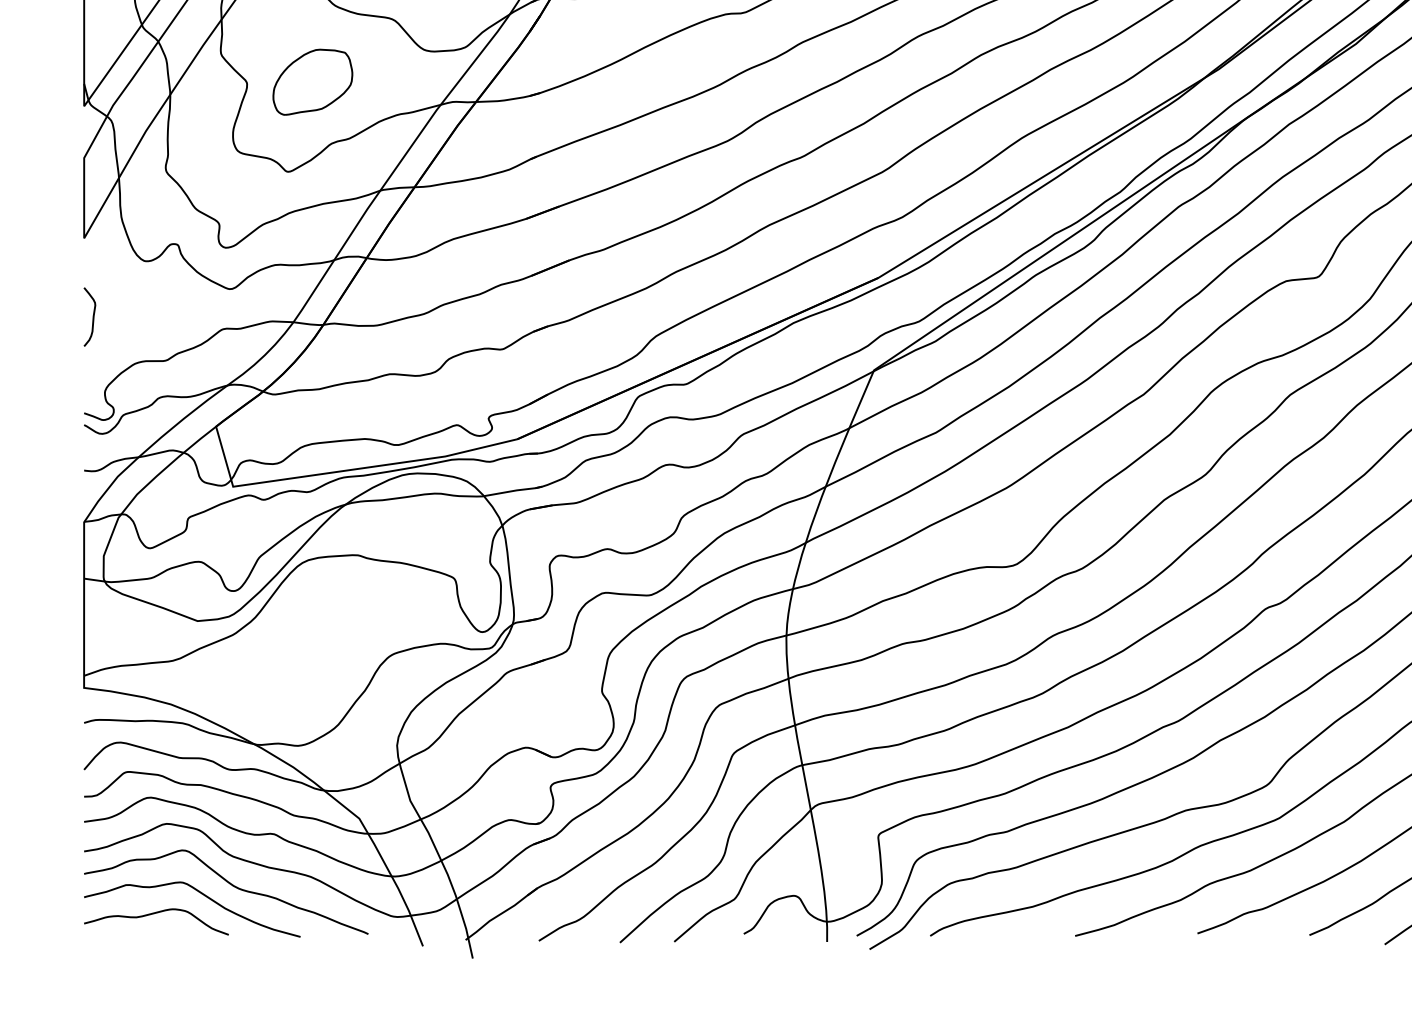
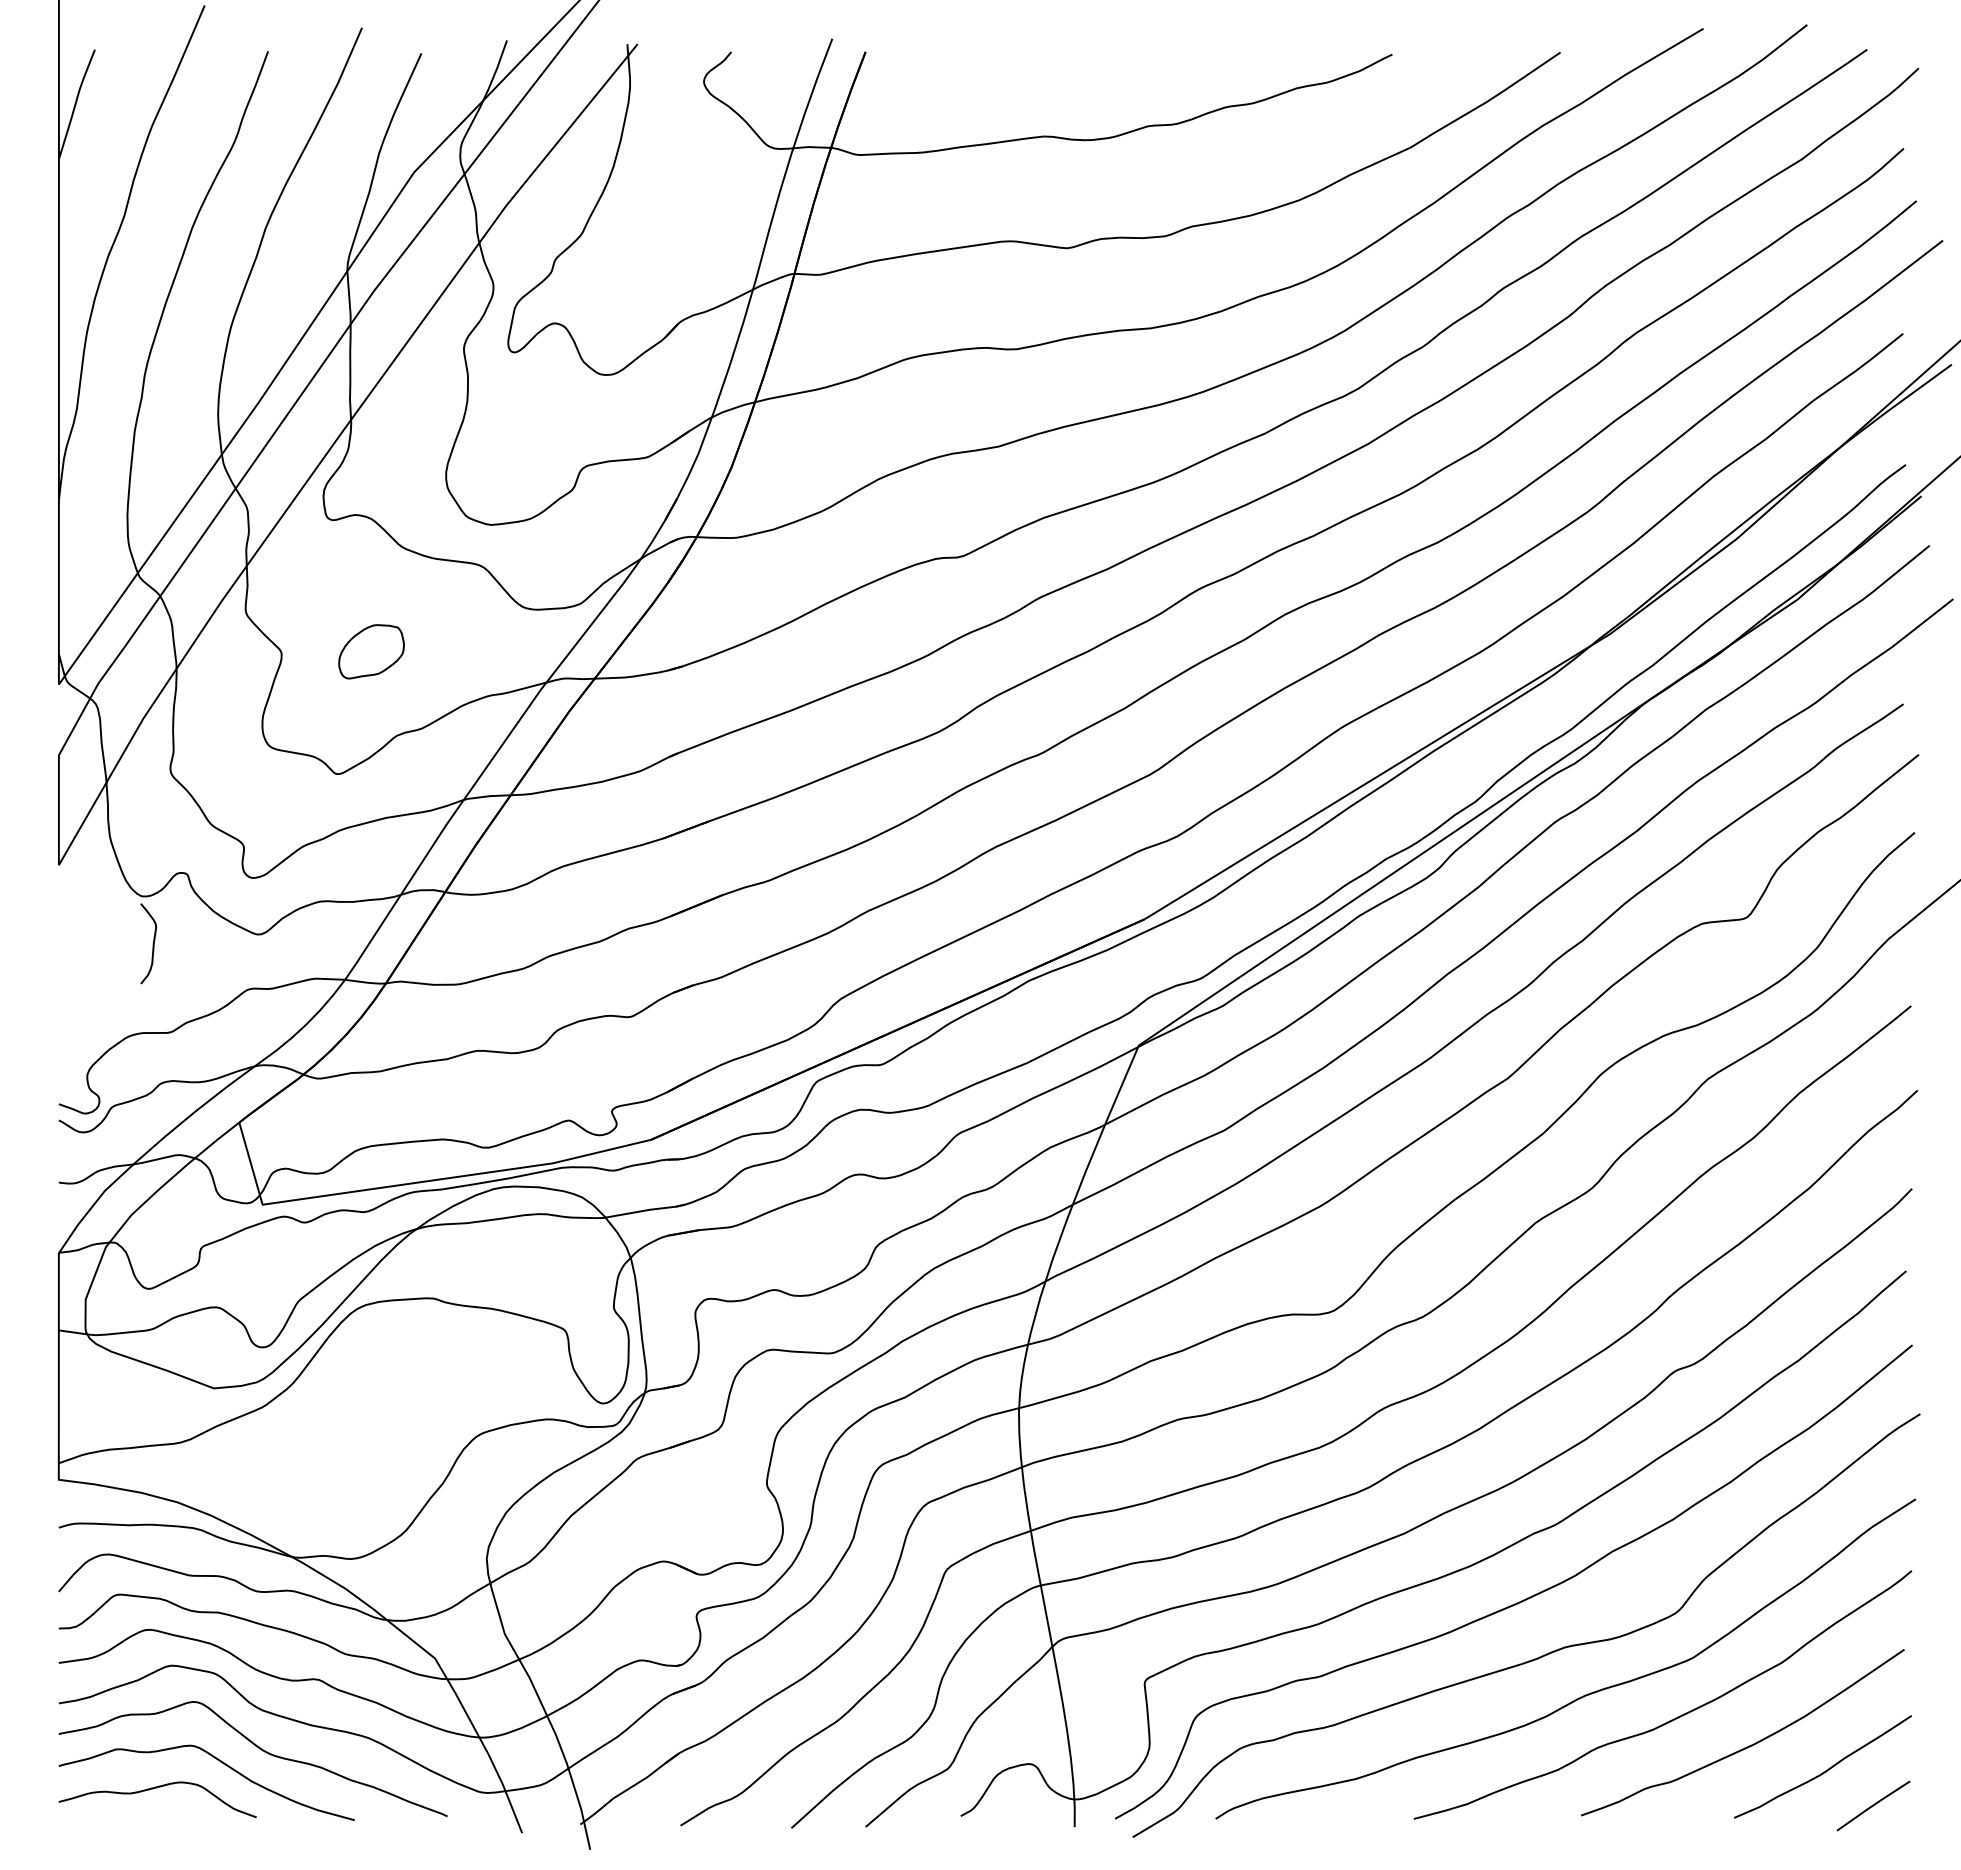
part: (312, 82) -> (371, 651), size x0.6
curve: (92, 316) -> (152, 943), moved

